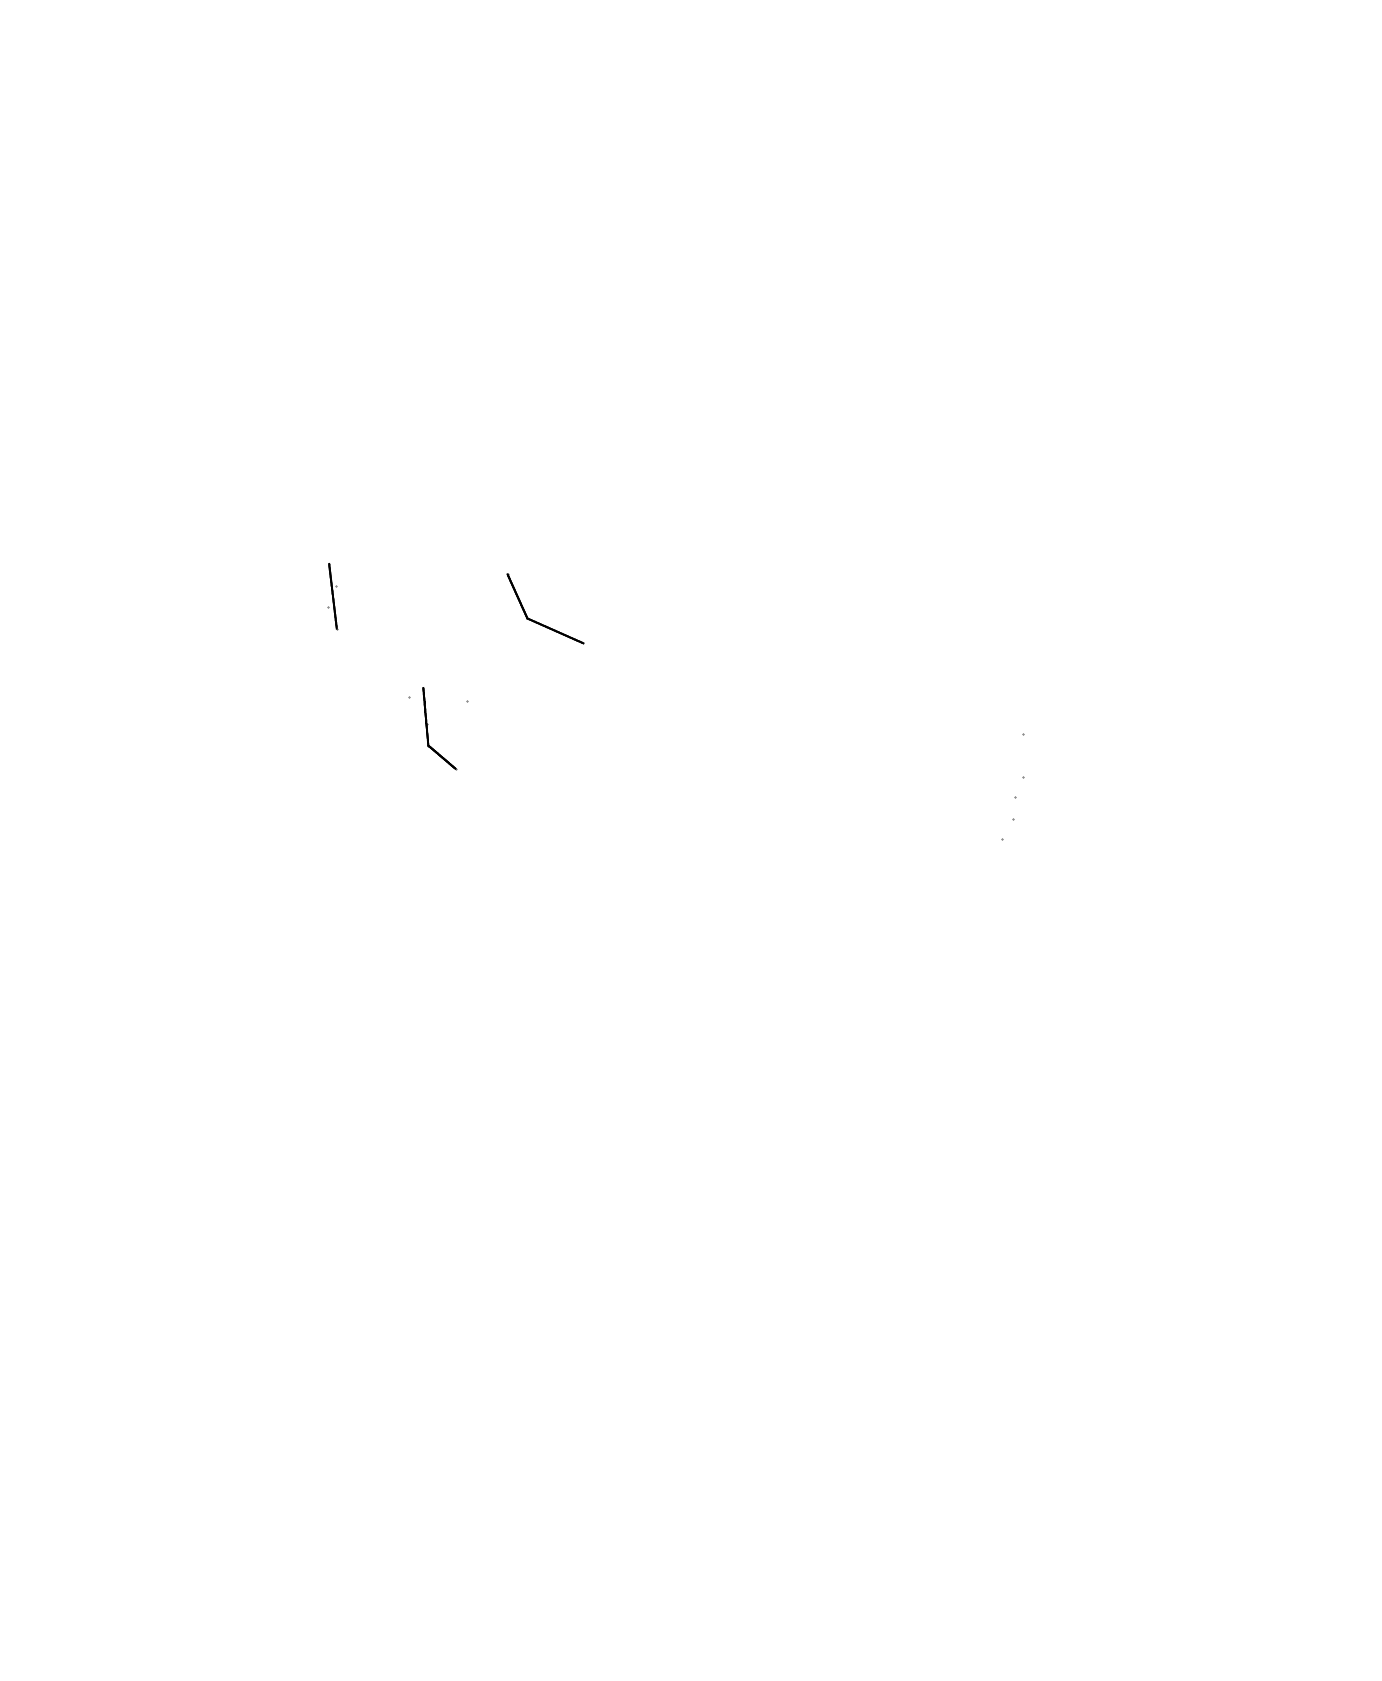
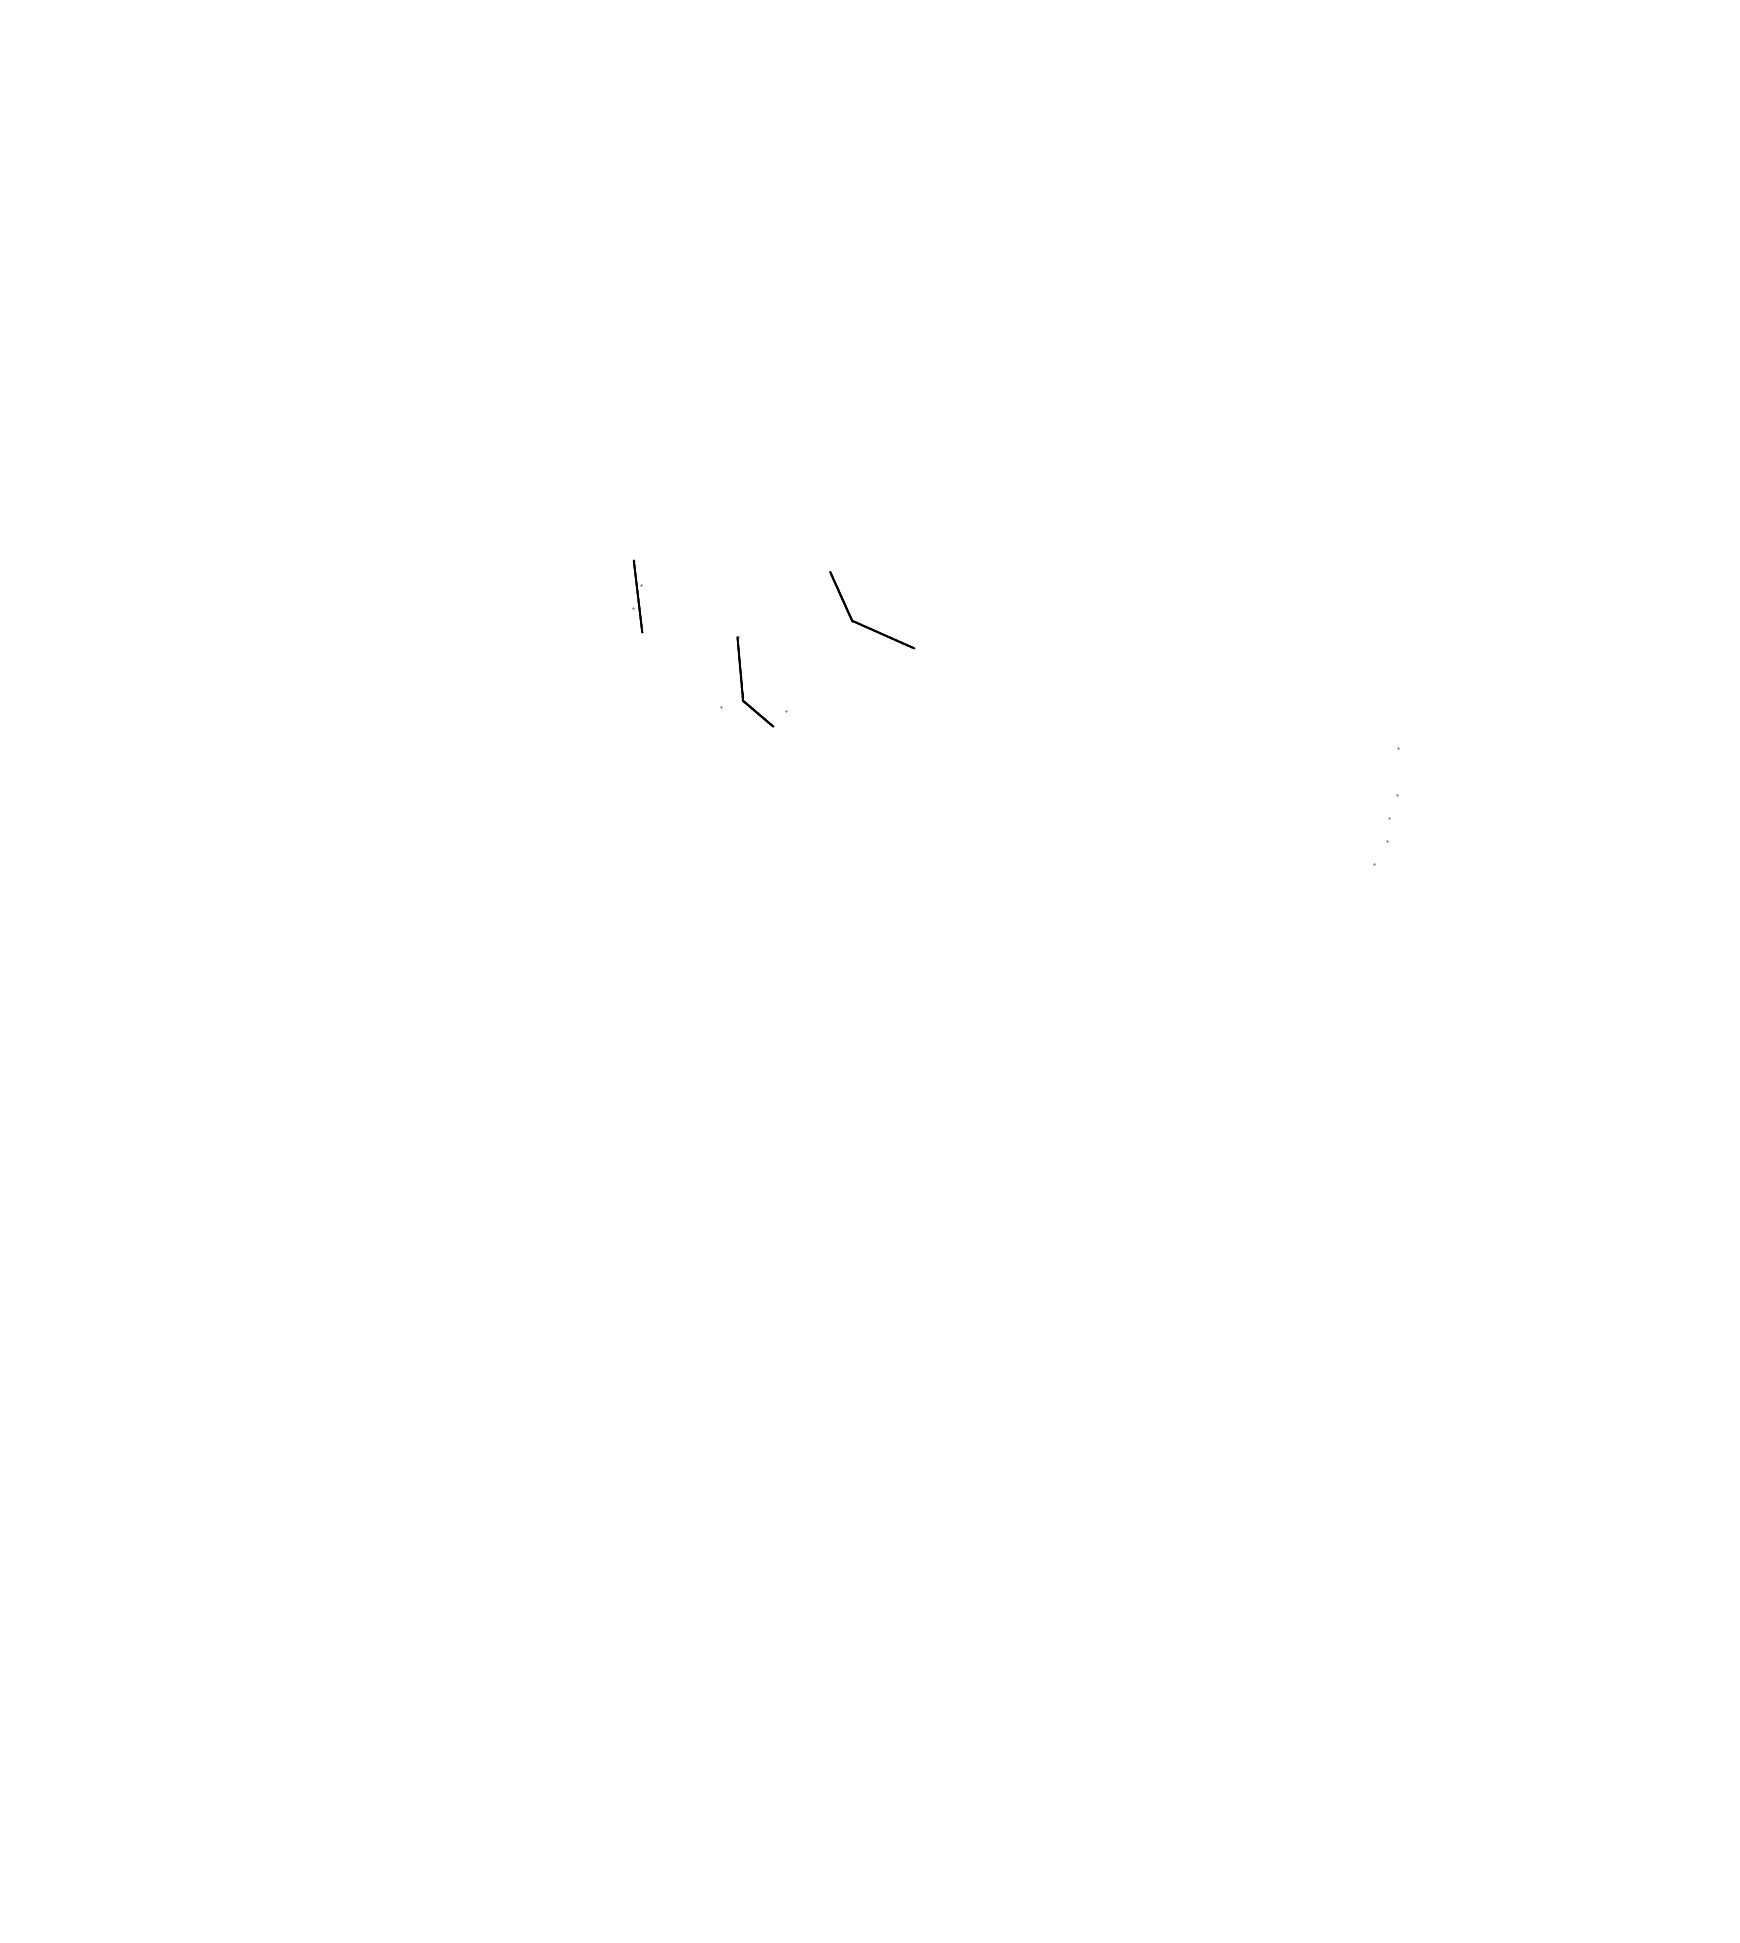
part: (427, 728) -> (742, 681), moved

